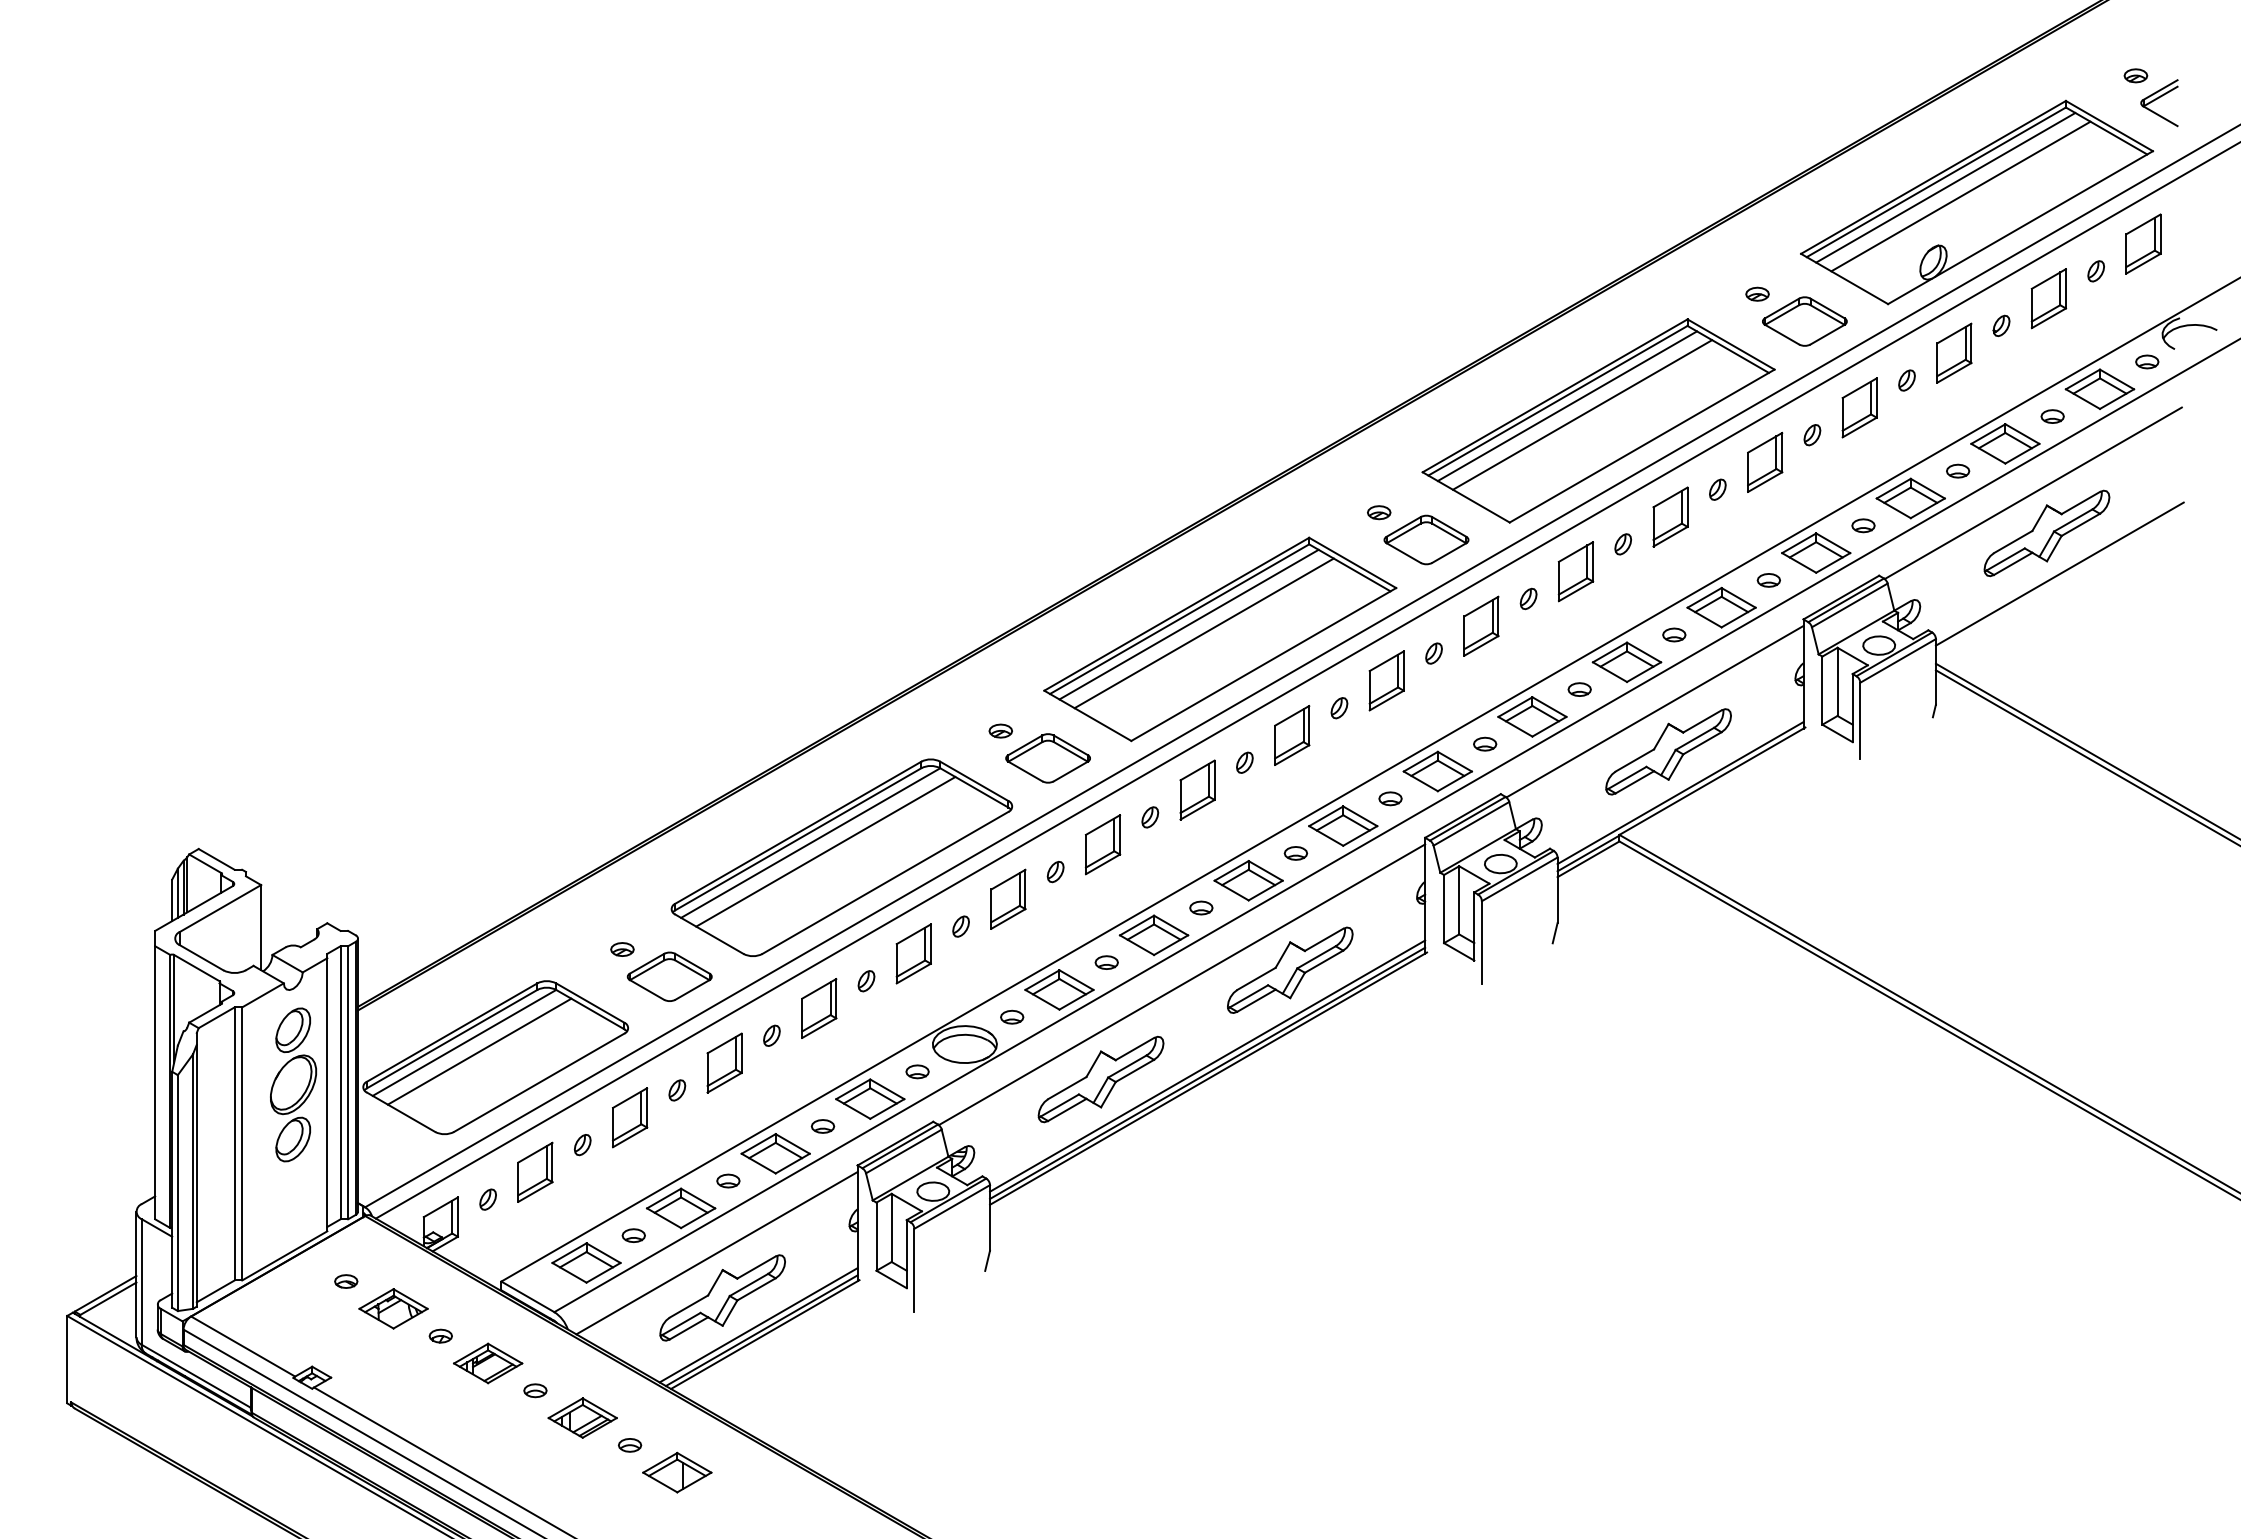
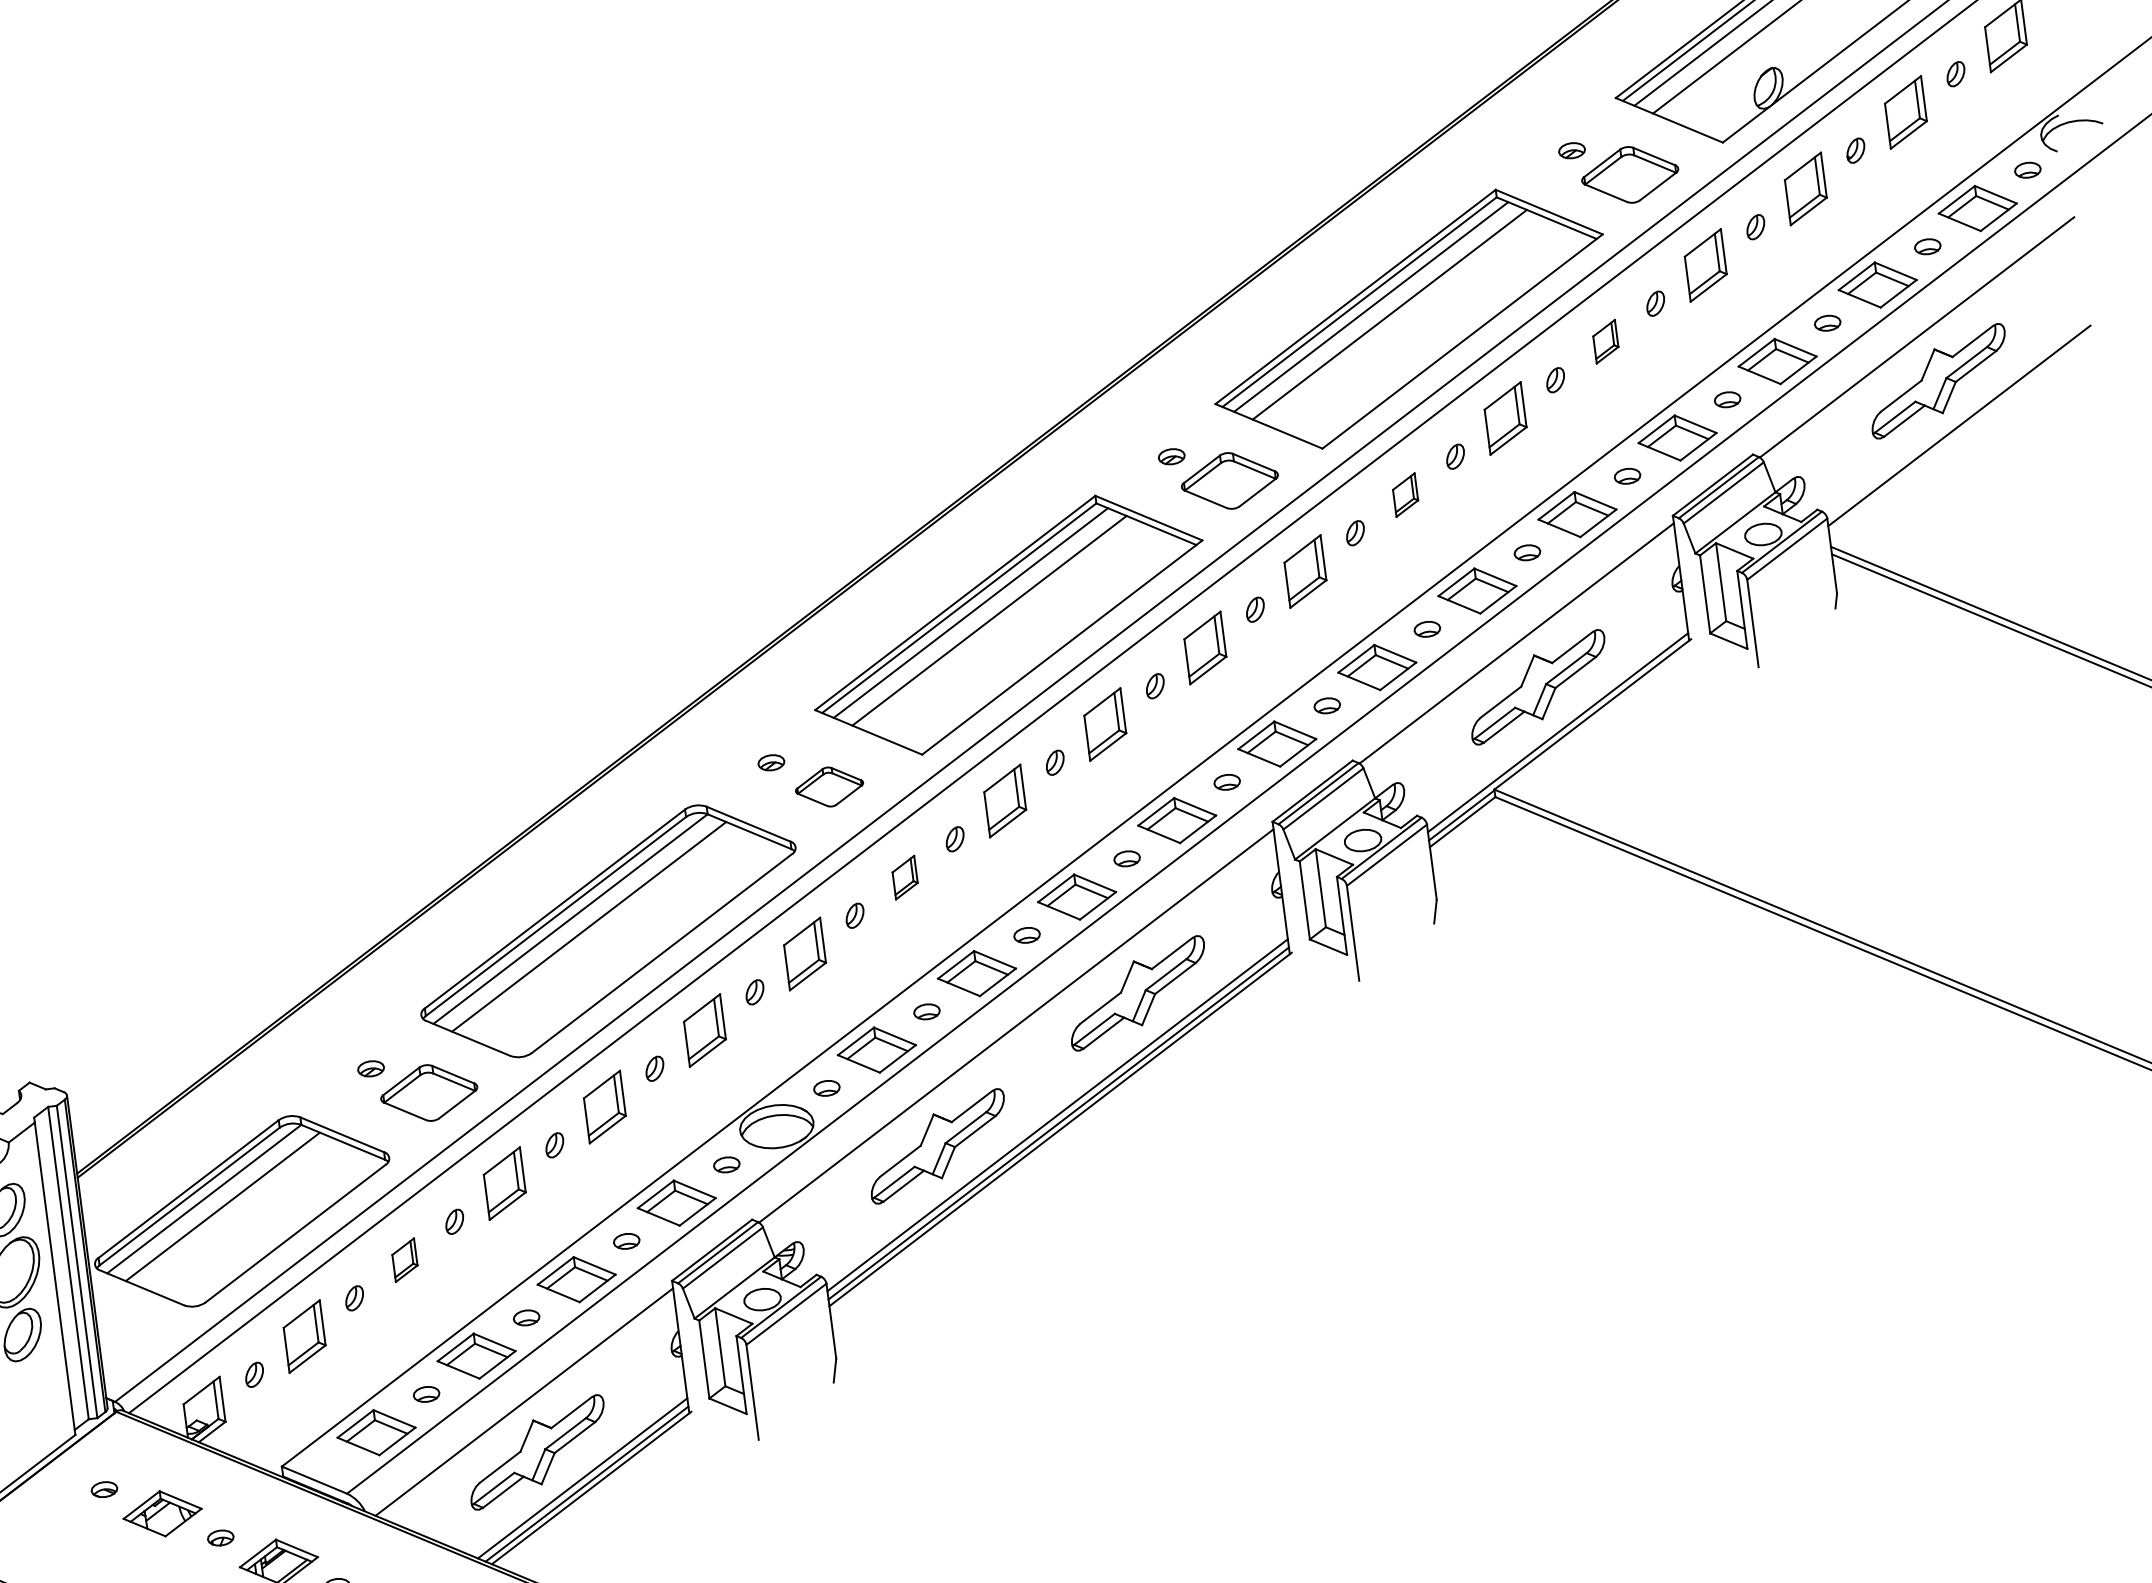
part: (1765, 461) -> (1605, 340), size x0.6
part: (1575, 571) -> (1404, 494), size x0.6
part: (1047, 758) -> (828, 787), size x0.7
part: (1102, 844) -> (904, 877), size x0.6
part: (630, 1117) -> (405, 1259), size x0.6

